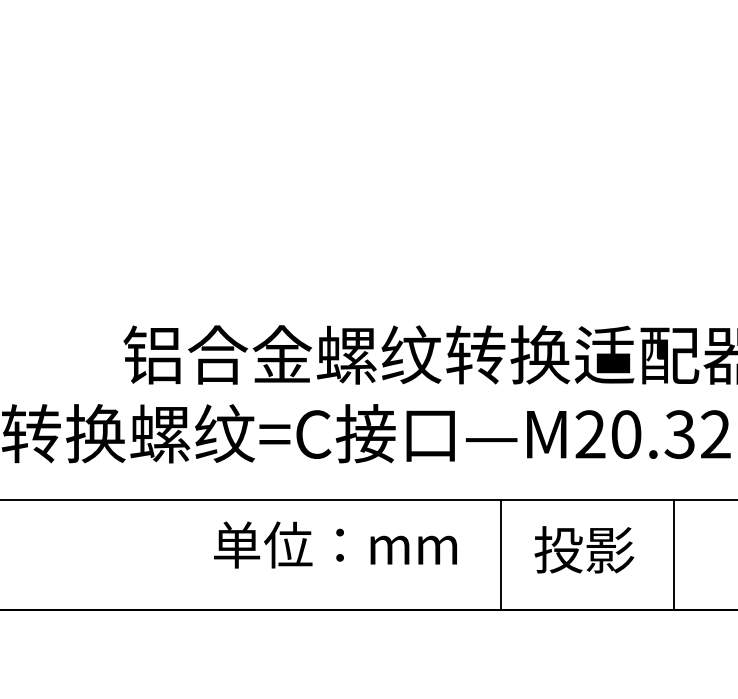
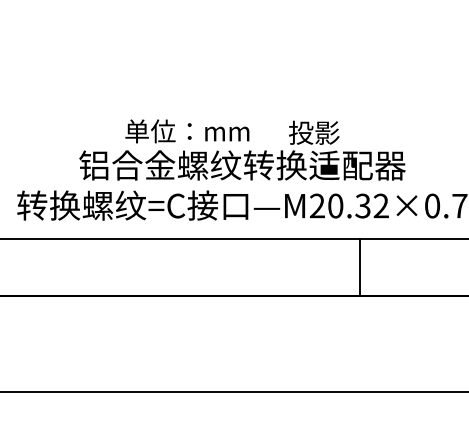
text: (335, 545) -> (187, 131), moved
text: (584, 549) -> (314, 132), moved
line: (500, 555) -> (271, 267), removed

